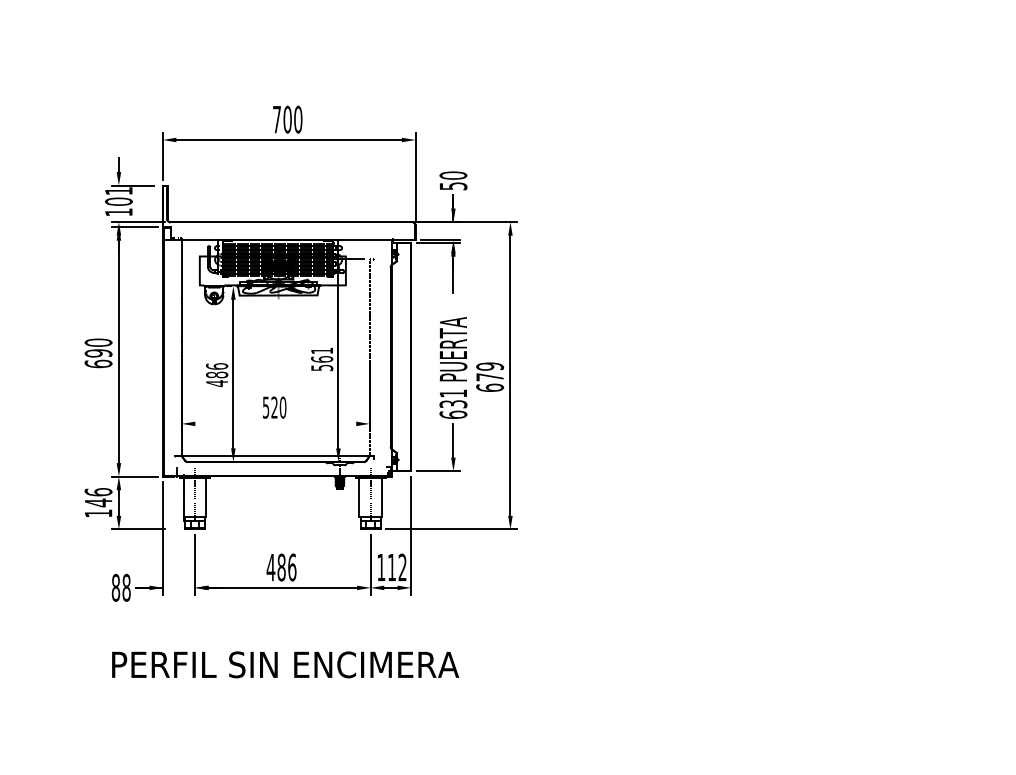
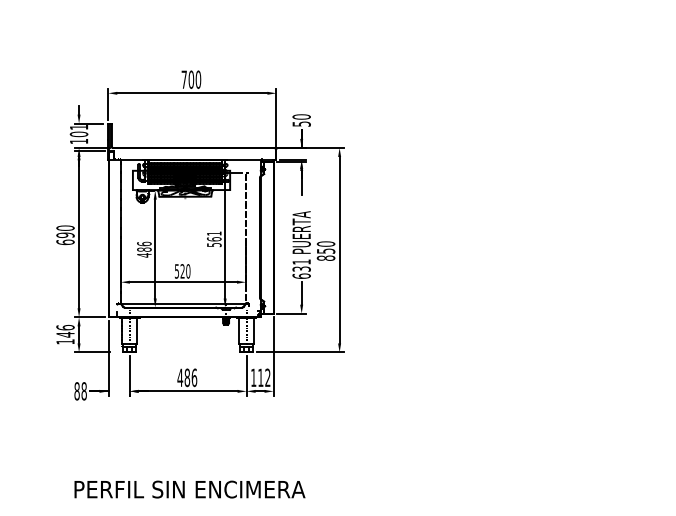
text: (489, 376) -> (325, 250), 679 -> 850
line: (275, 424) -> (183, 282), added
text: (284, 664) -> (189, 489), moved

